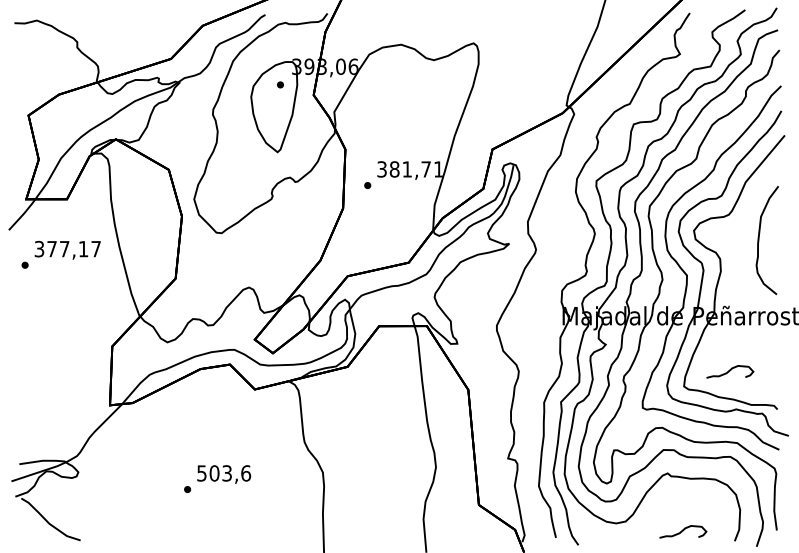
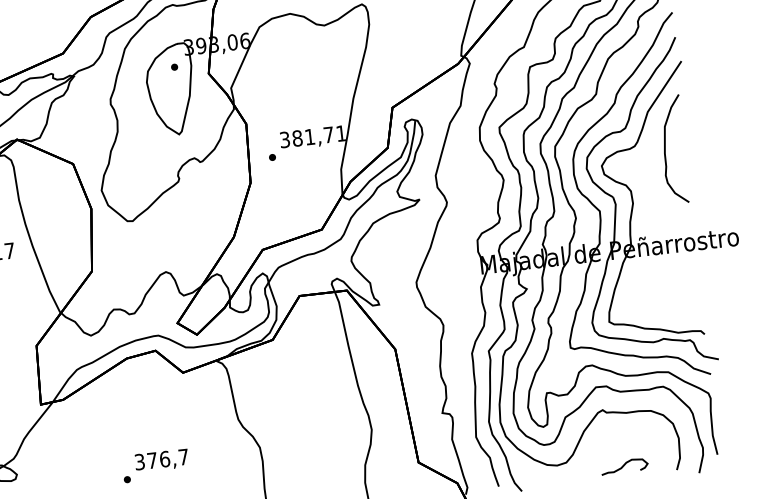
curve: (759, 240) -> (665, 150), moved
curve: (730, 371) -> (653, 301), removed
text: (224, 473) -> (162, 459), 503,6 -> 376,7

